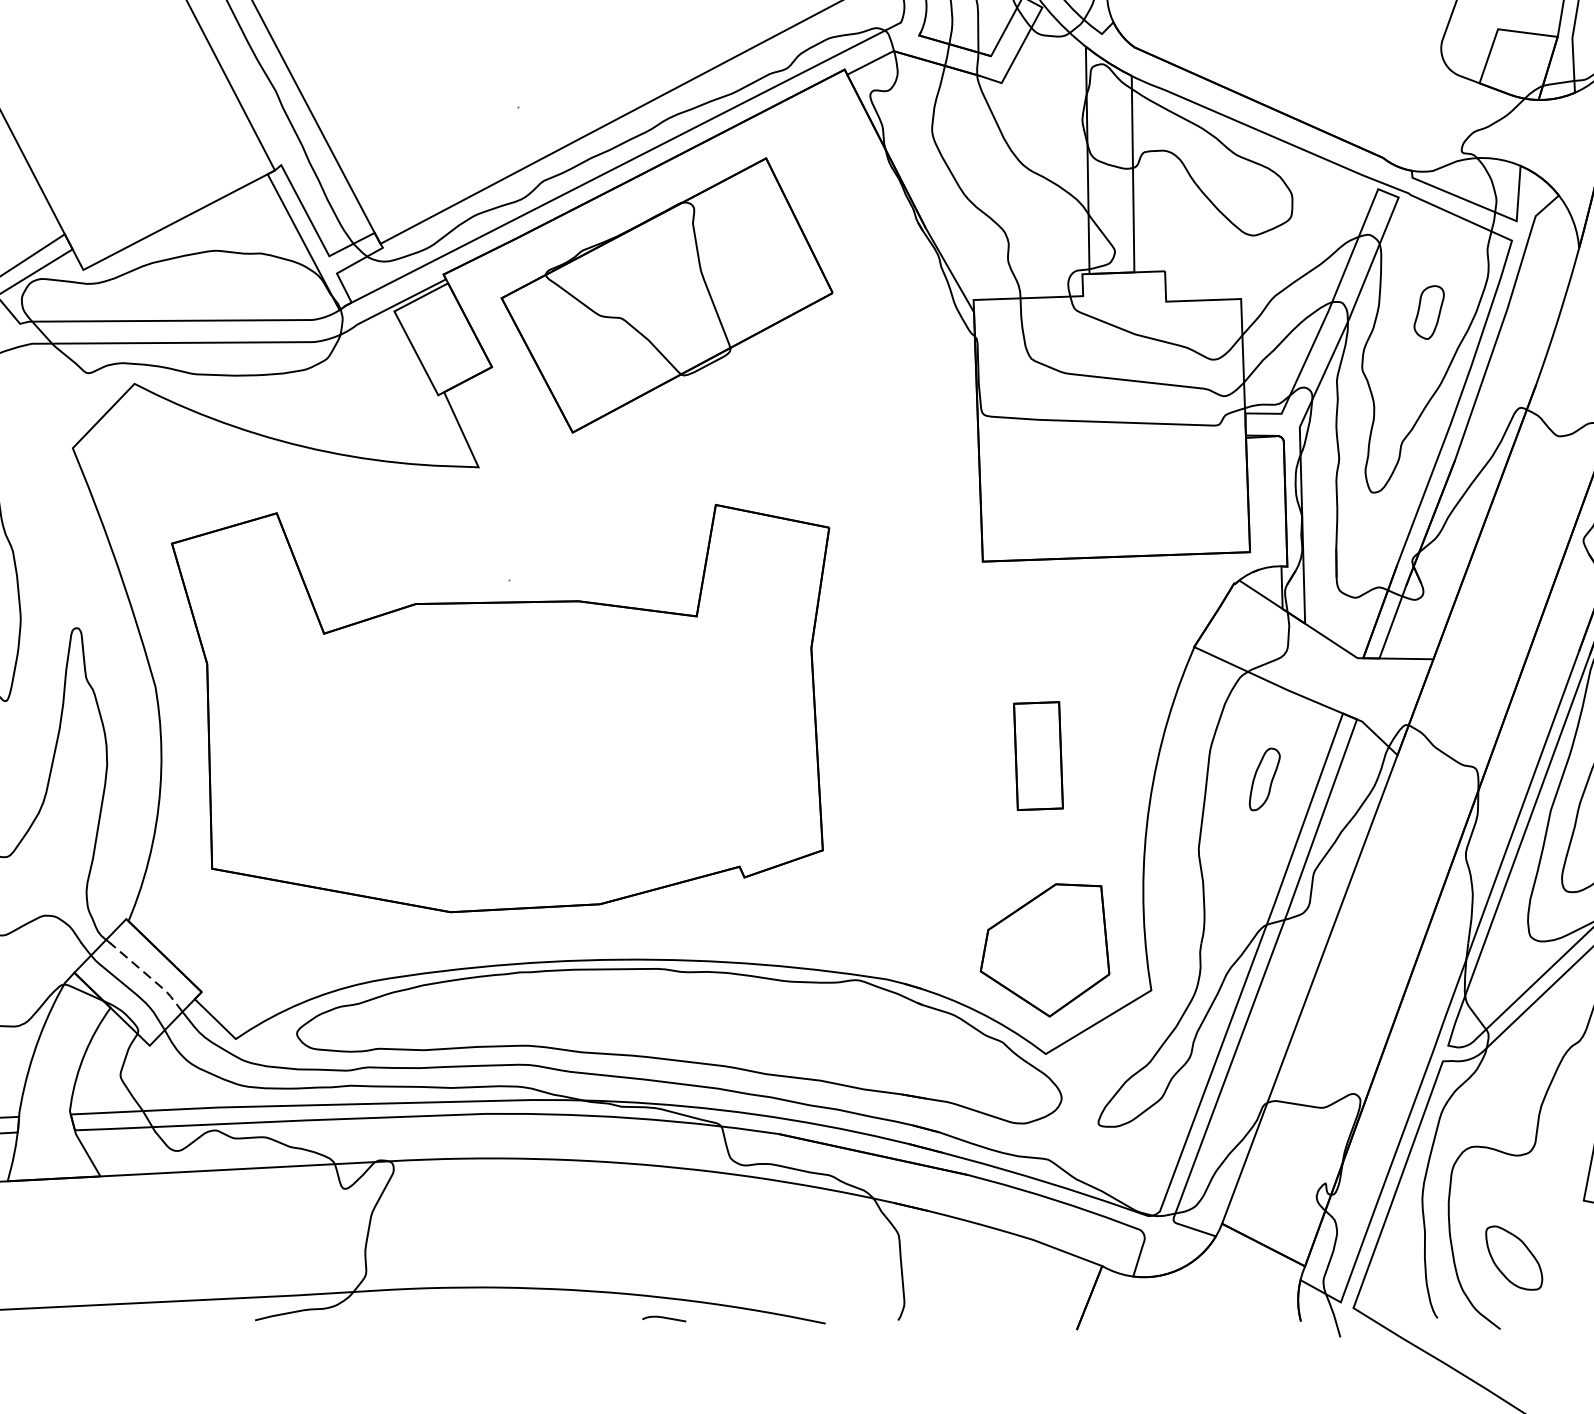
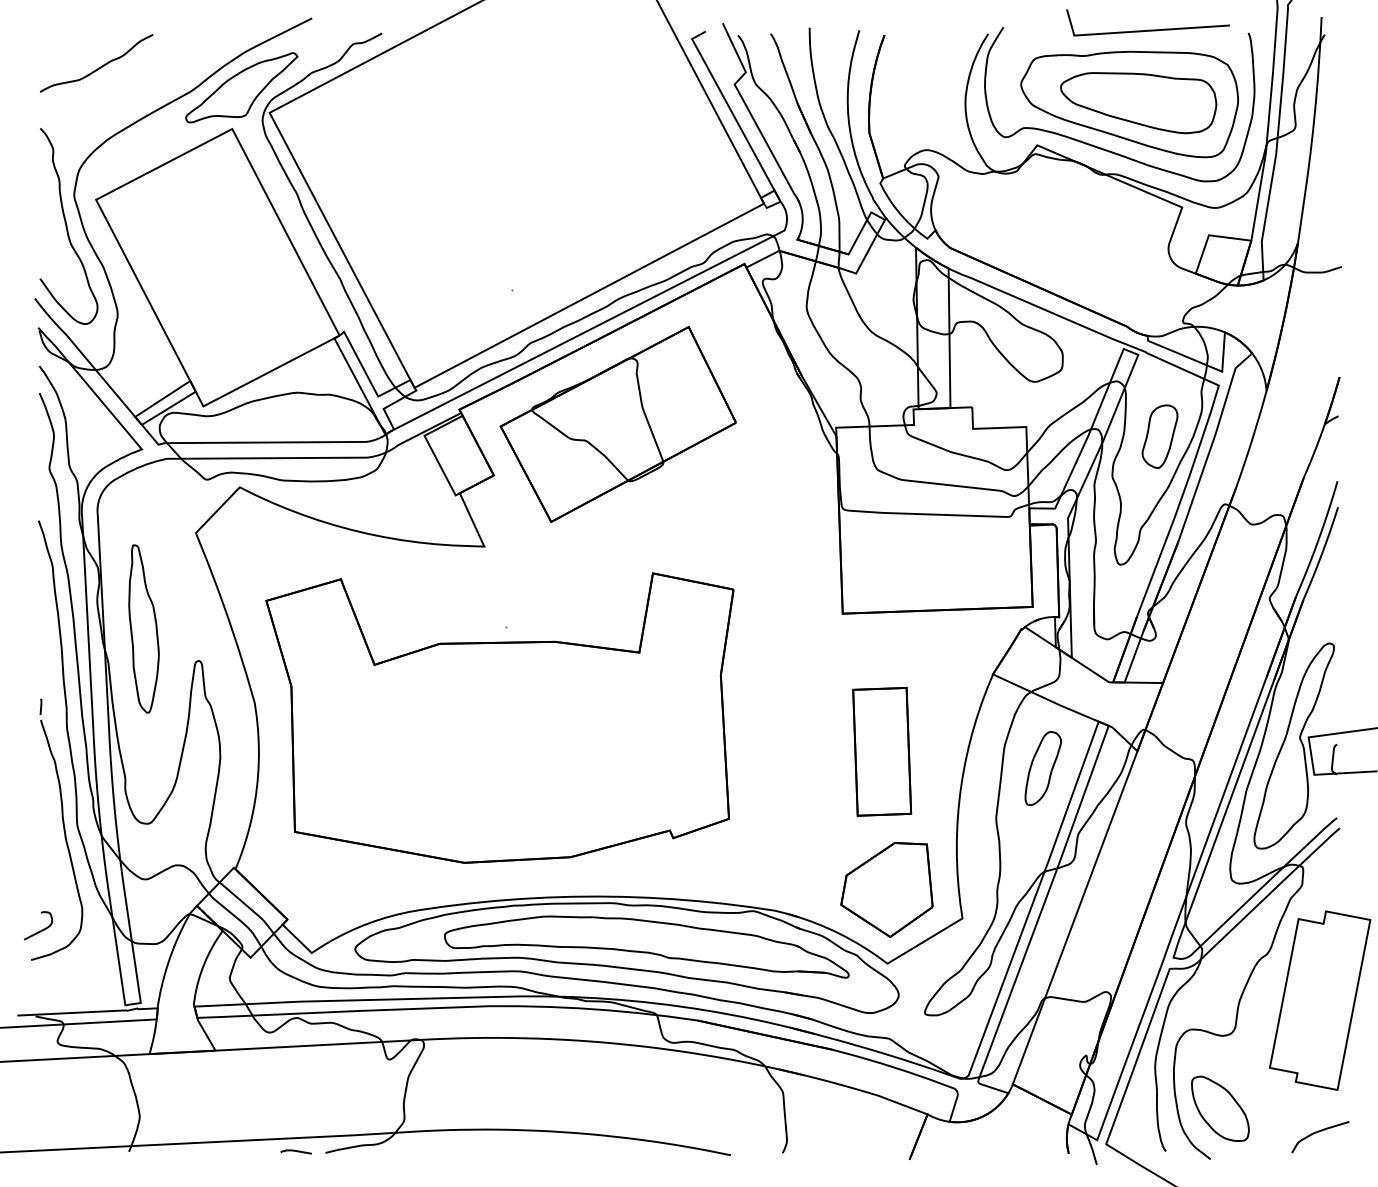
part: (1428, 312) -> (1159, 436), size x1.67
part: (1038, 755) -> (882, 751), size x1.67
part: (1263, 779) -> (1042, 768), size x1.67
line: (149, 977) -> (250, 909), dashed -> solid
part: (706, 1029) -> (646, 946), added
part: (1514, 1257) -> (1220, 1108), size x1.43
curve: (663, 1318) -> (295, 1151), moved

